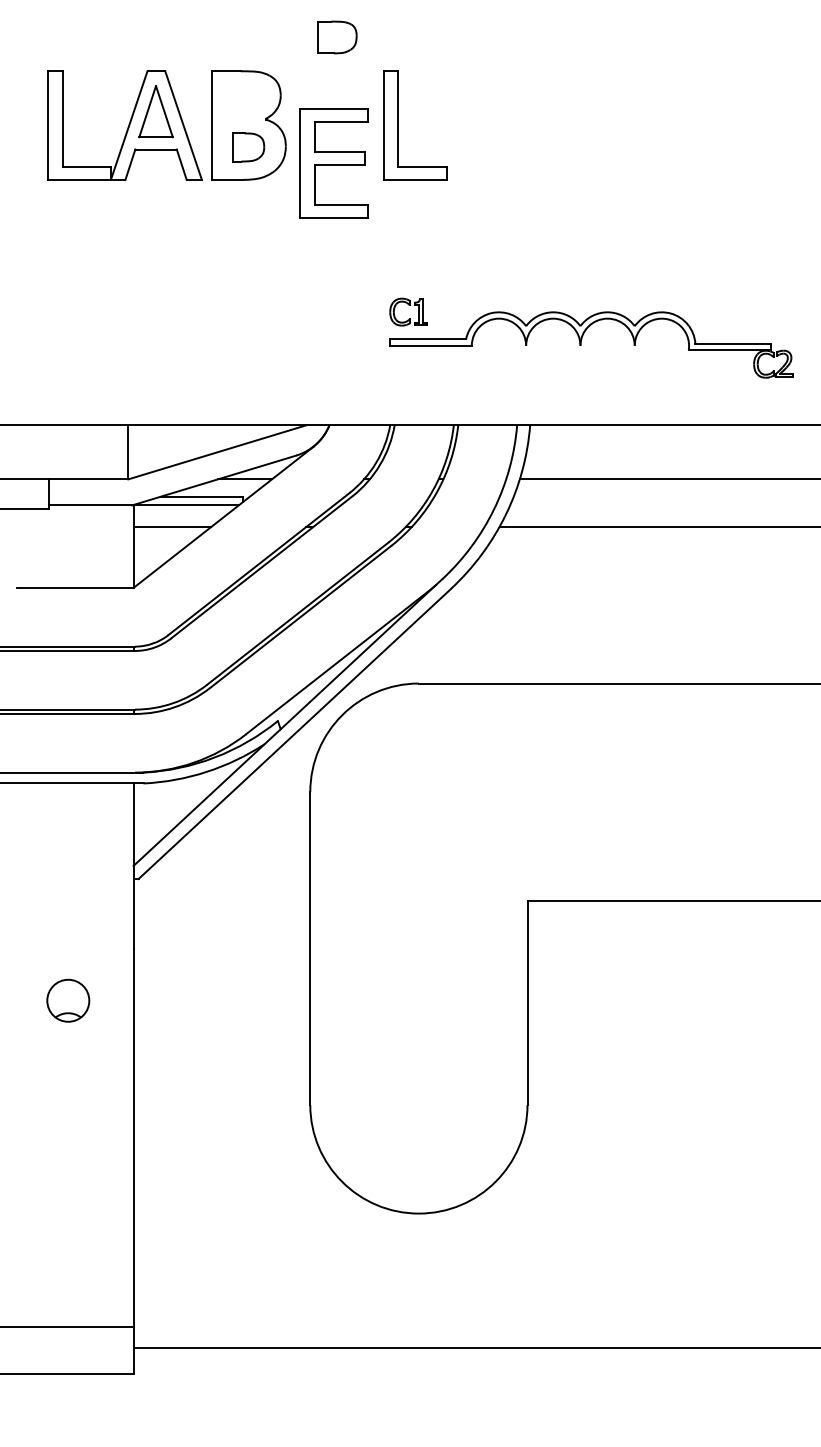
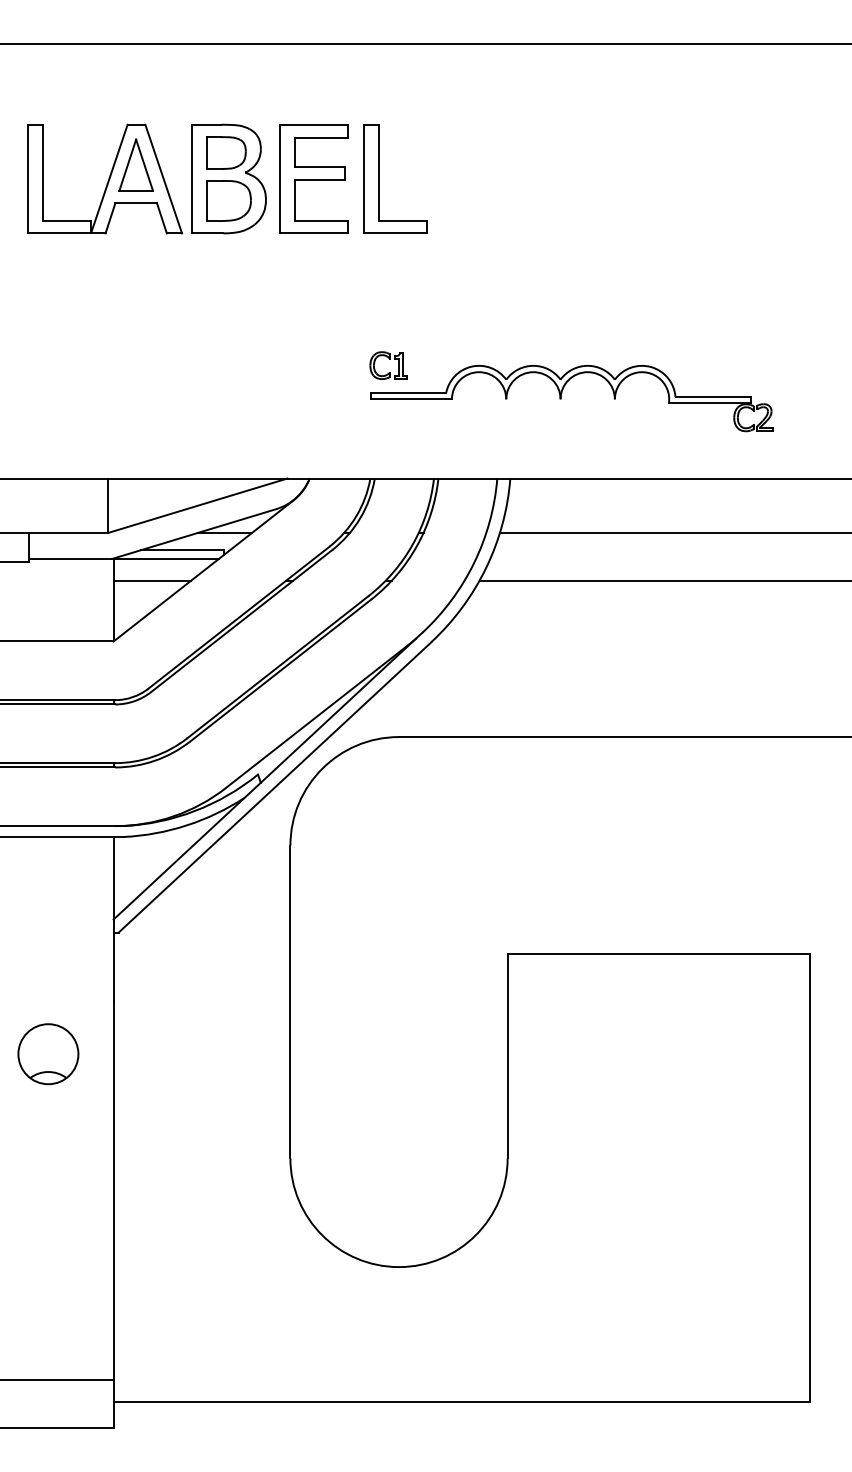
part: (337, 36) -> (226, 152), moved
part: (248, 146) -> (228, 200), size x1.43
part: (333, 162) -> (313, 178), moved
part: (68, 1000) -> (48, 1054), size x1.43

